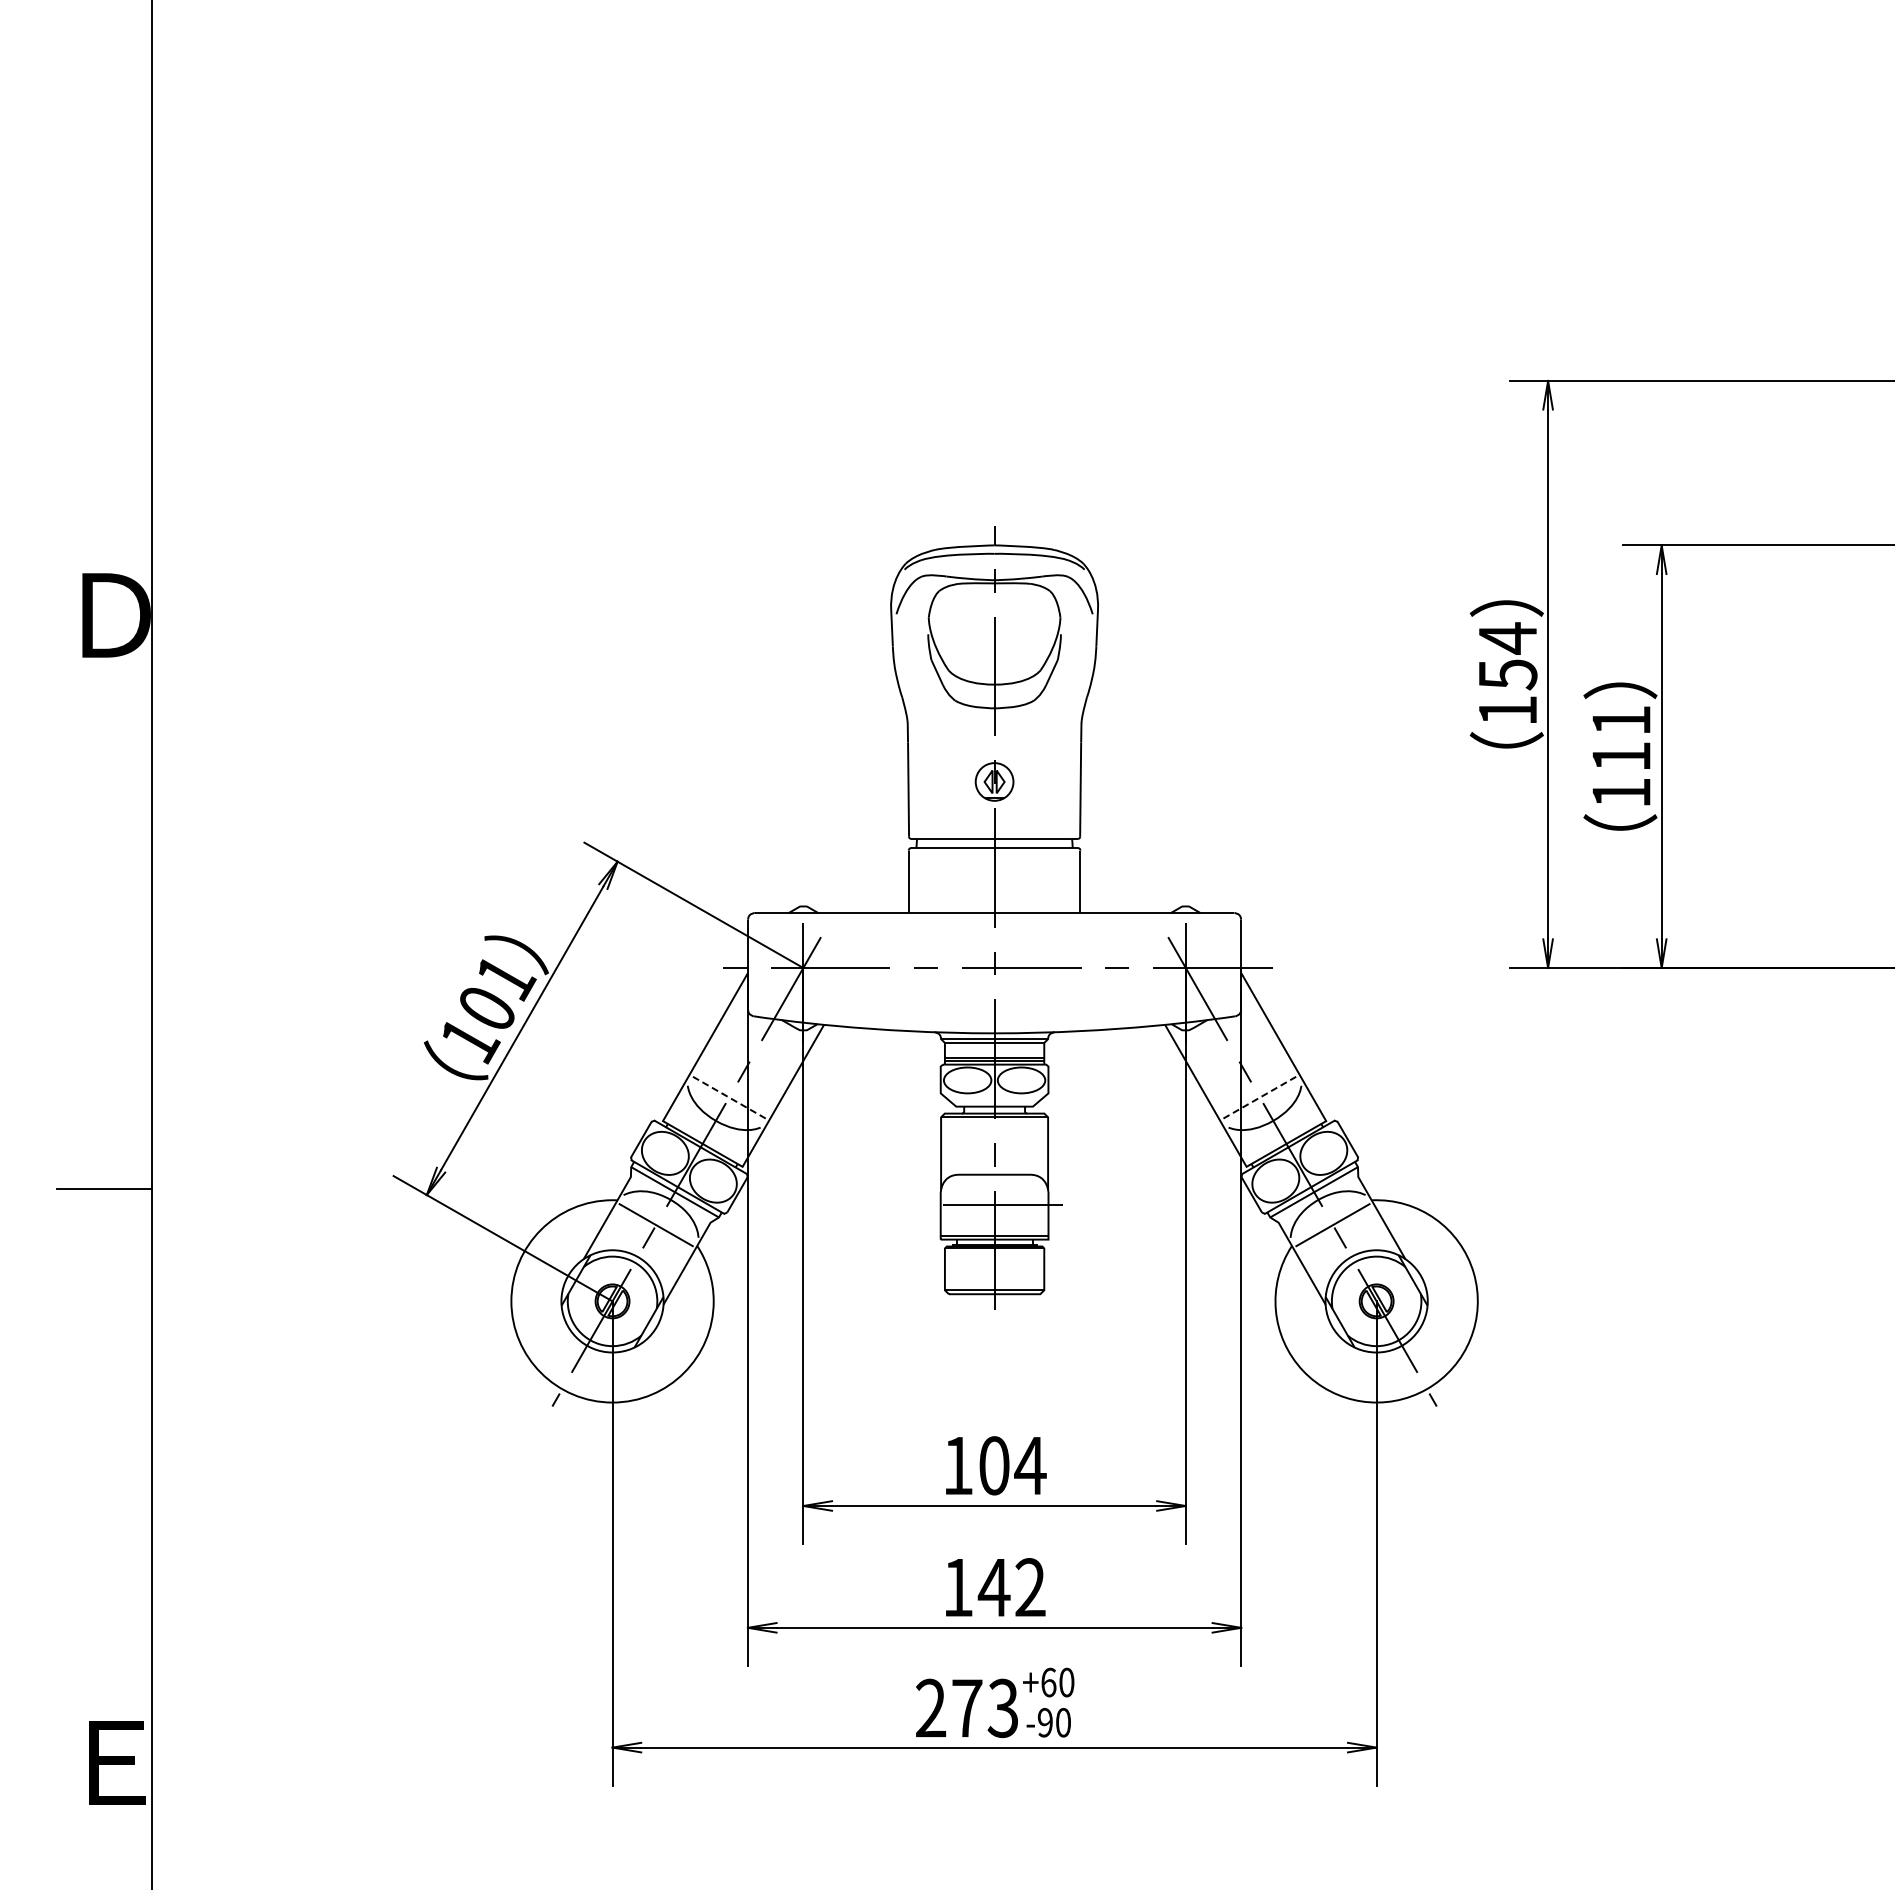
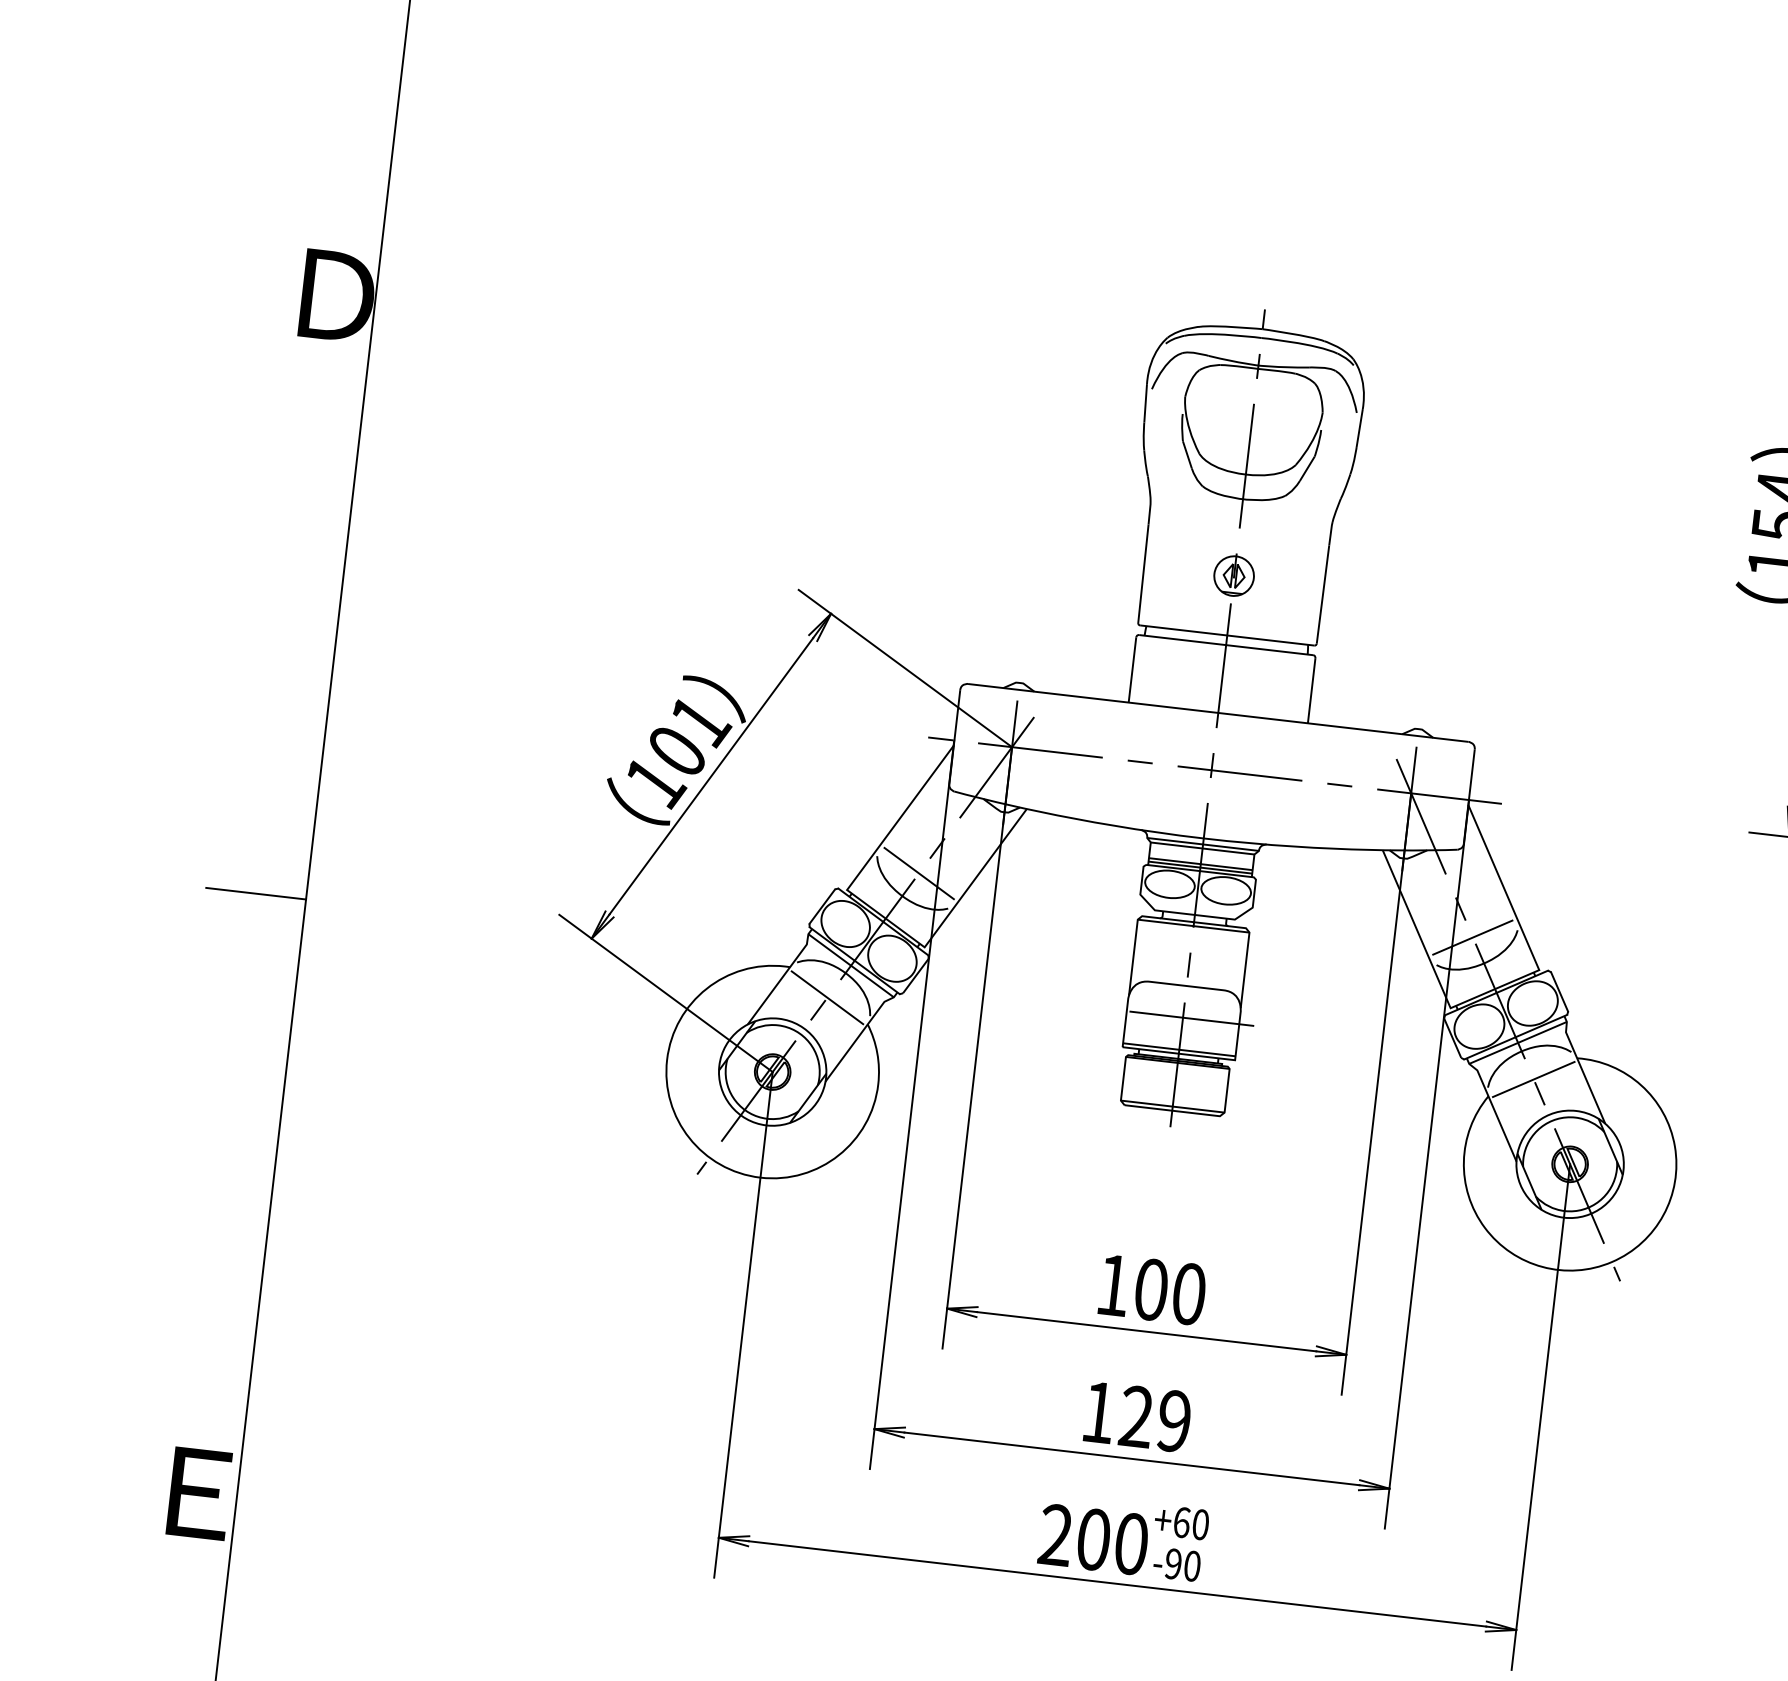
line: (729, 1097) -> (919, 873), dashed -> solid
line: (1259, 1097) -> (1472, 937), dashed -> solid
text: (1030, 1465) -> (1189, 1293), 104 -> 100
text: (1011, 1587) -> (1154, 1418), 142 -> 129
text: (985, 1708) -> (1112, 1541), 273 -> 200

